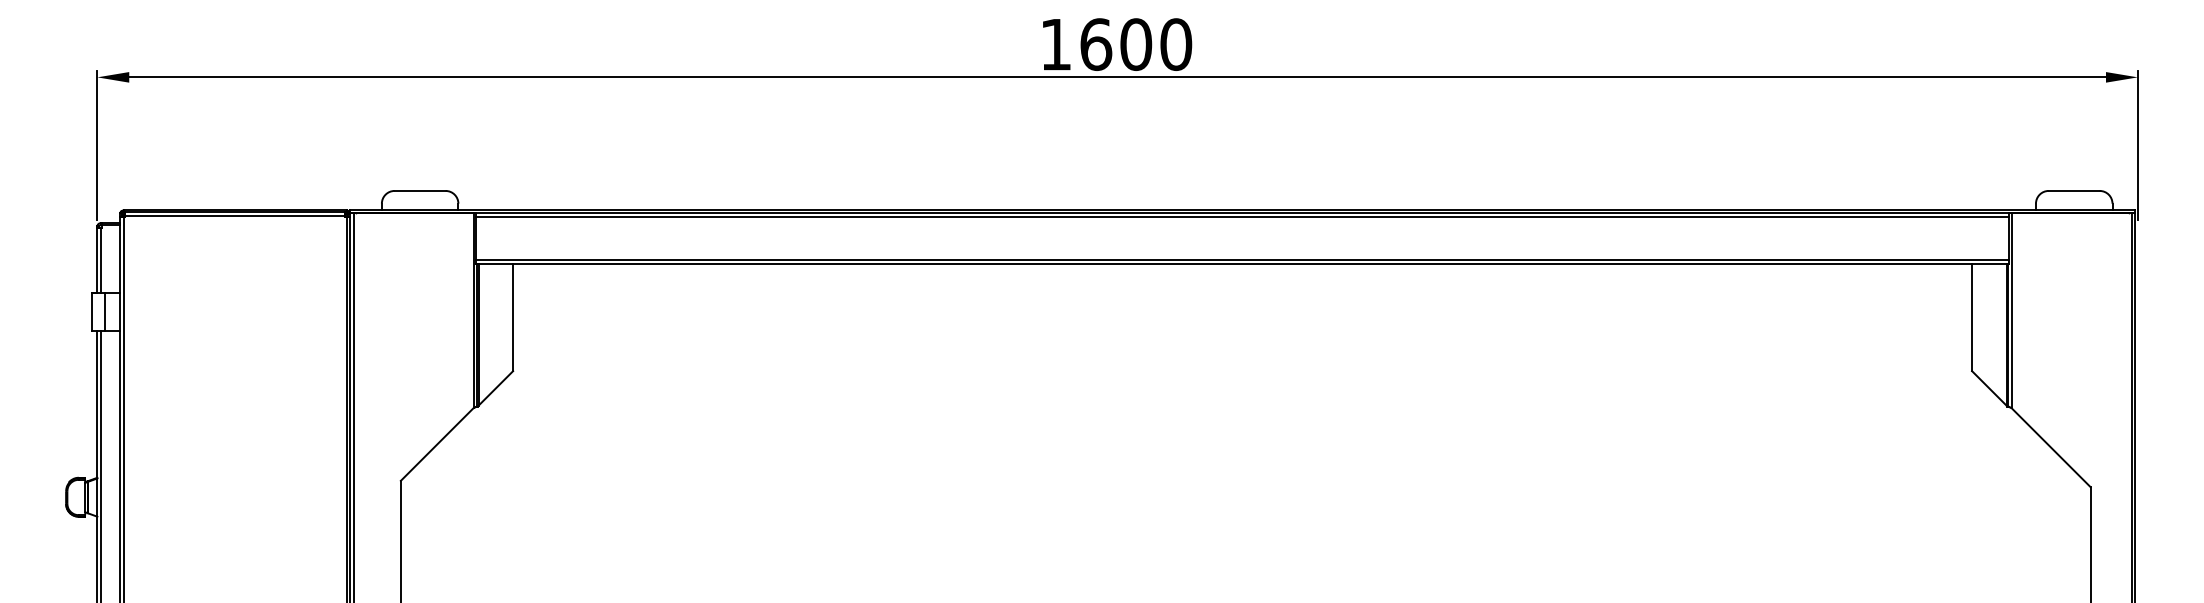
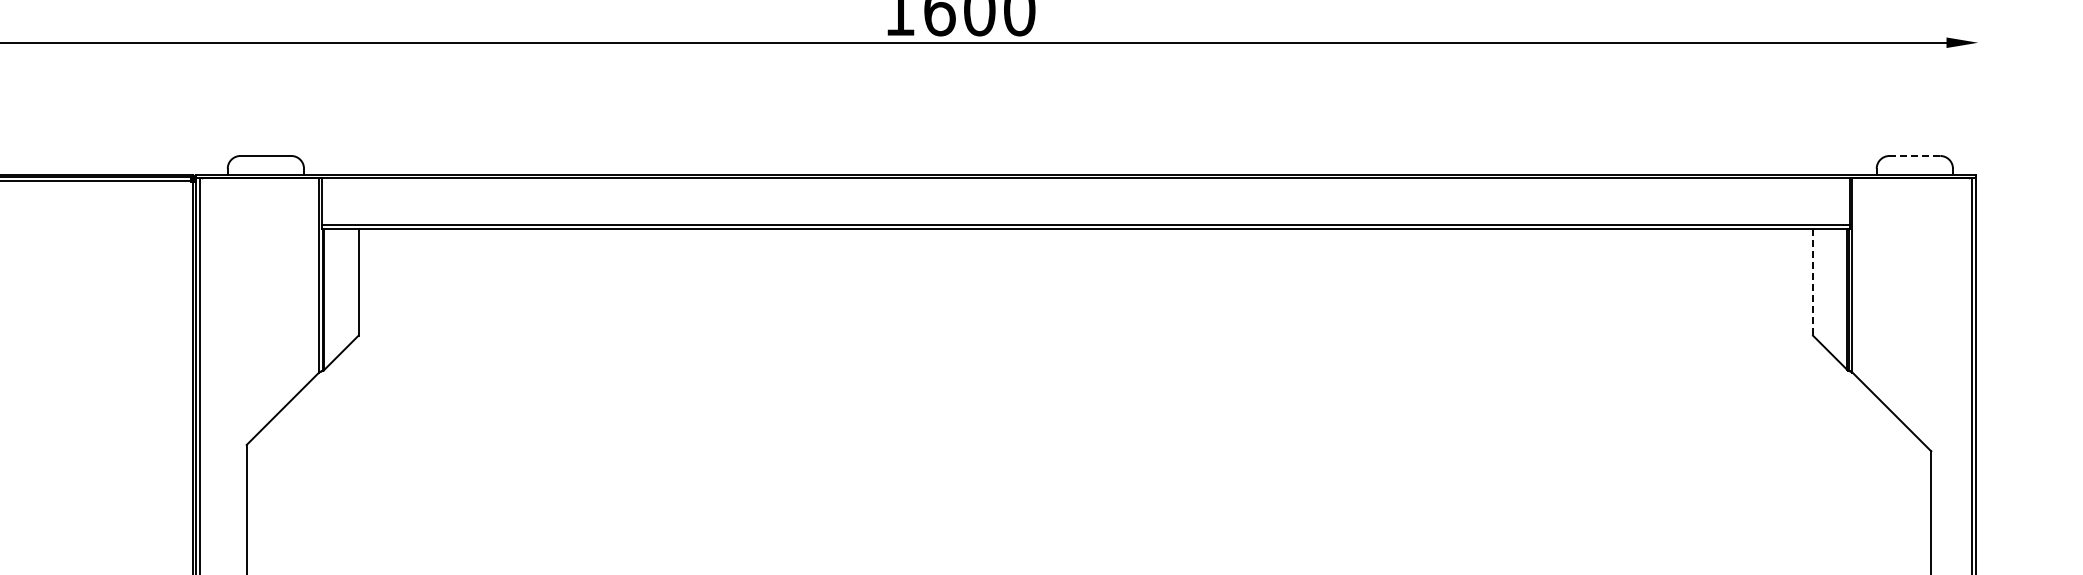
line: (2137, 145) -> (1977, 110), removed
line: (2074, 190) -> (1915, 155), solid -> dashed
line: (1242, 216) -> (1085, 181), removed
line: (1972, 317) -> (1813, 282), solid -> dashed

